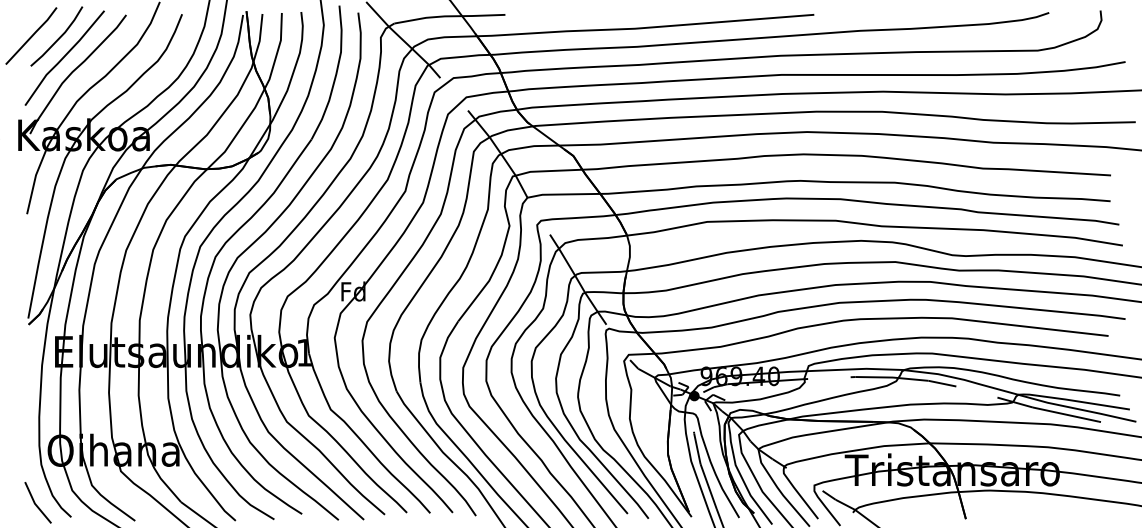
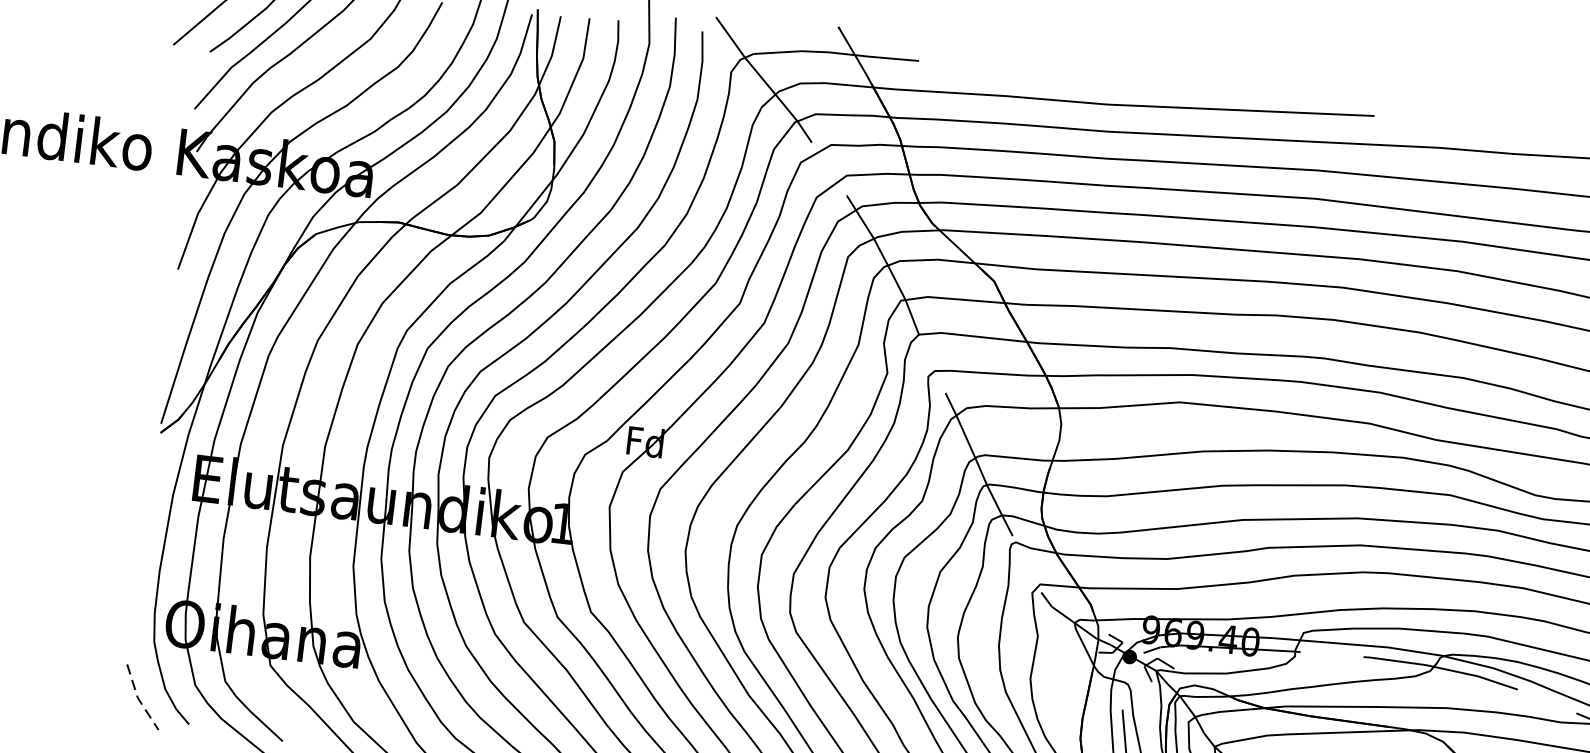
line: (35, 504) -> (138, 699), solid -> dashed

